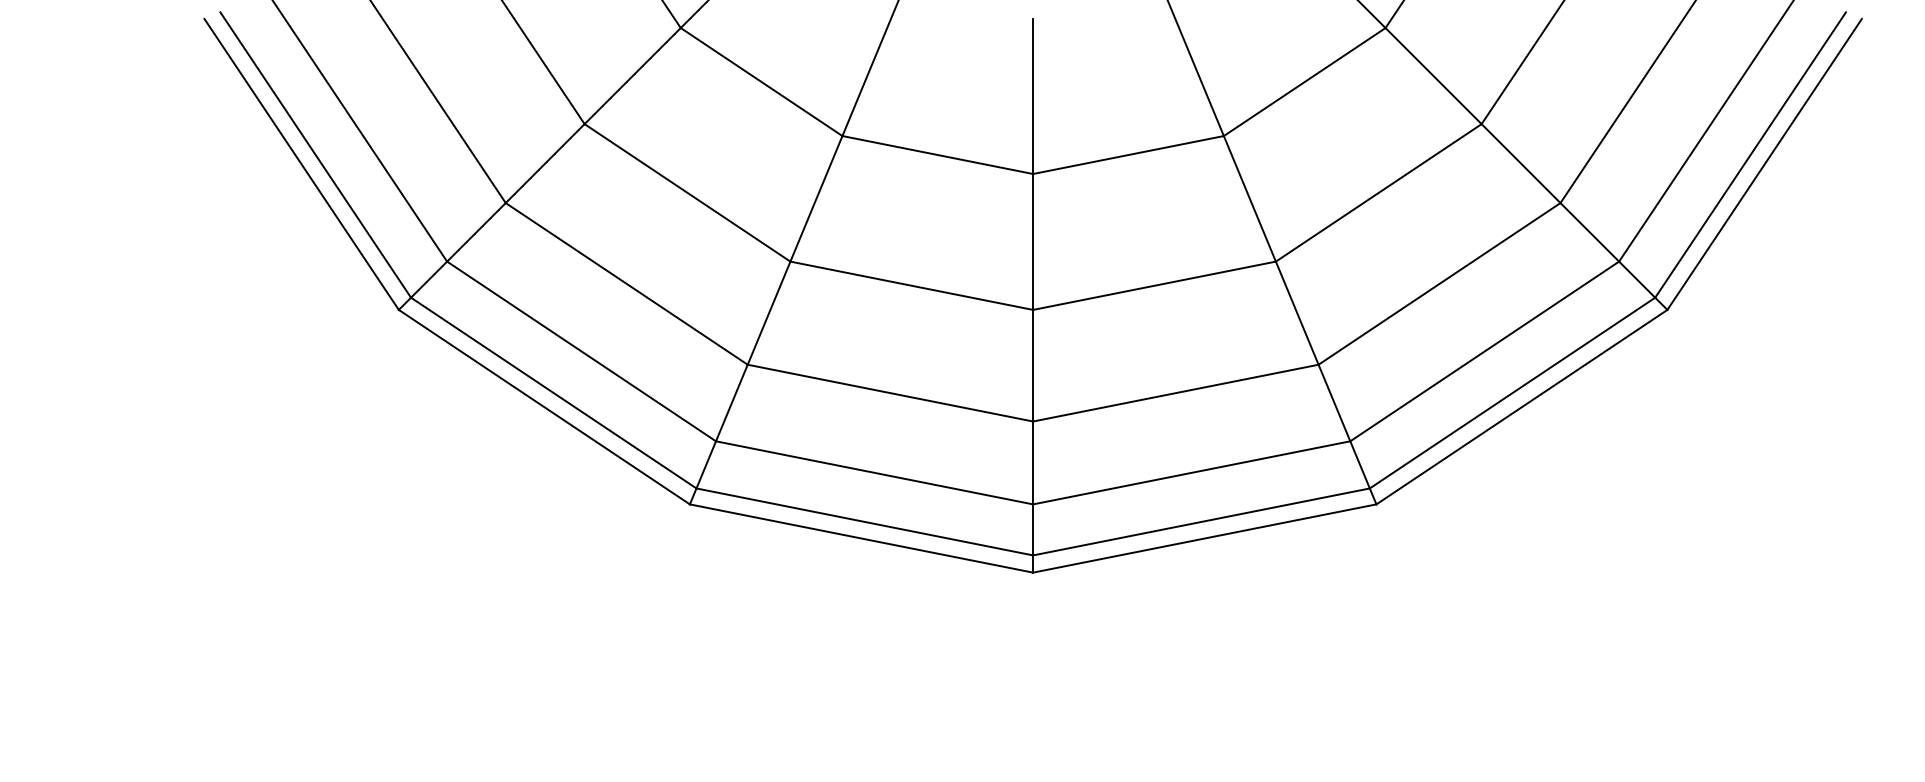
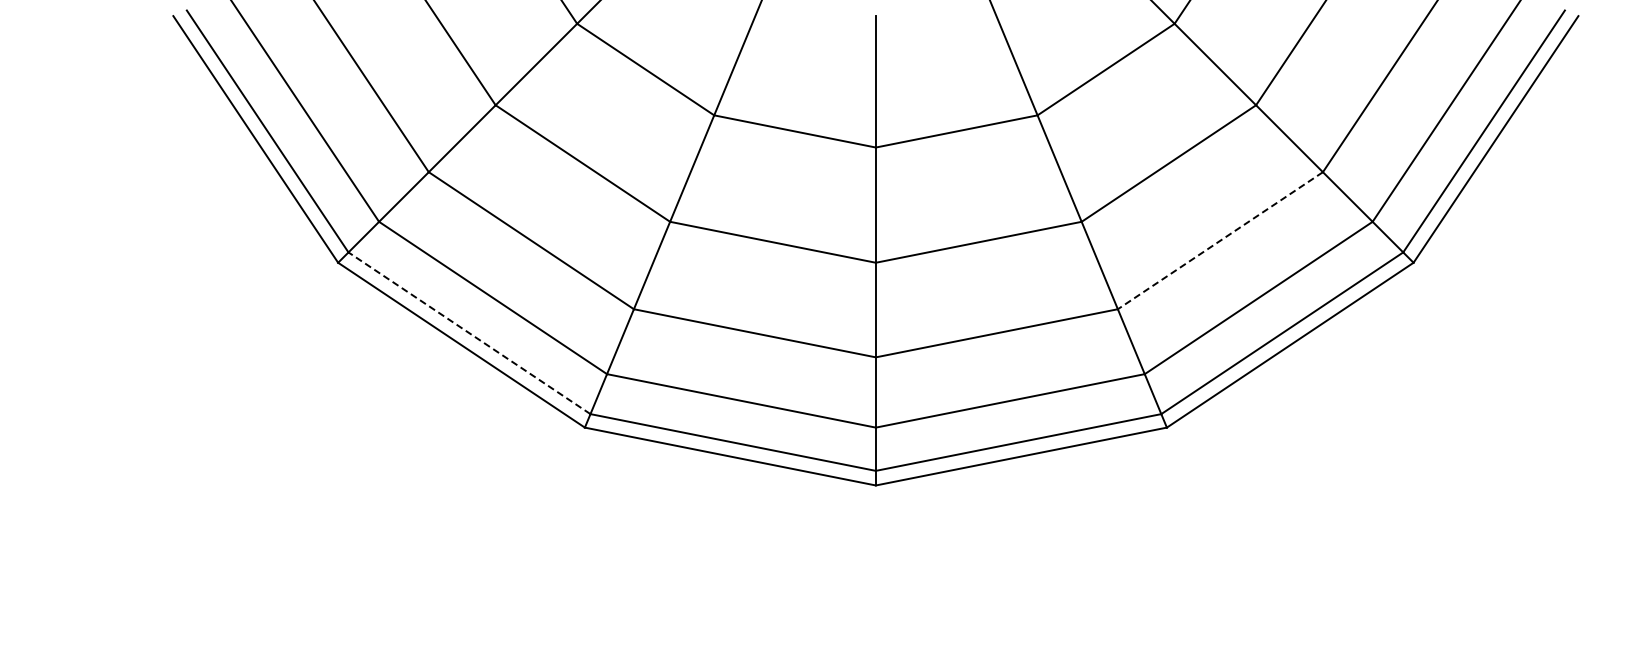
line: (1438, 283) -> (1219, 240), solid -> dashed
line: (553, 393) -> (469, 333), solid -> dashed

